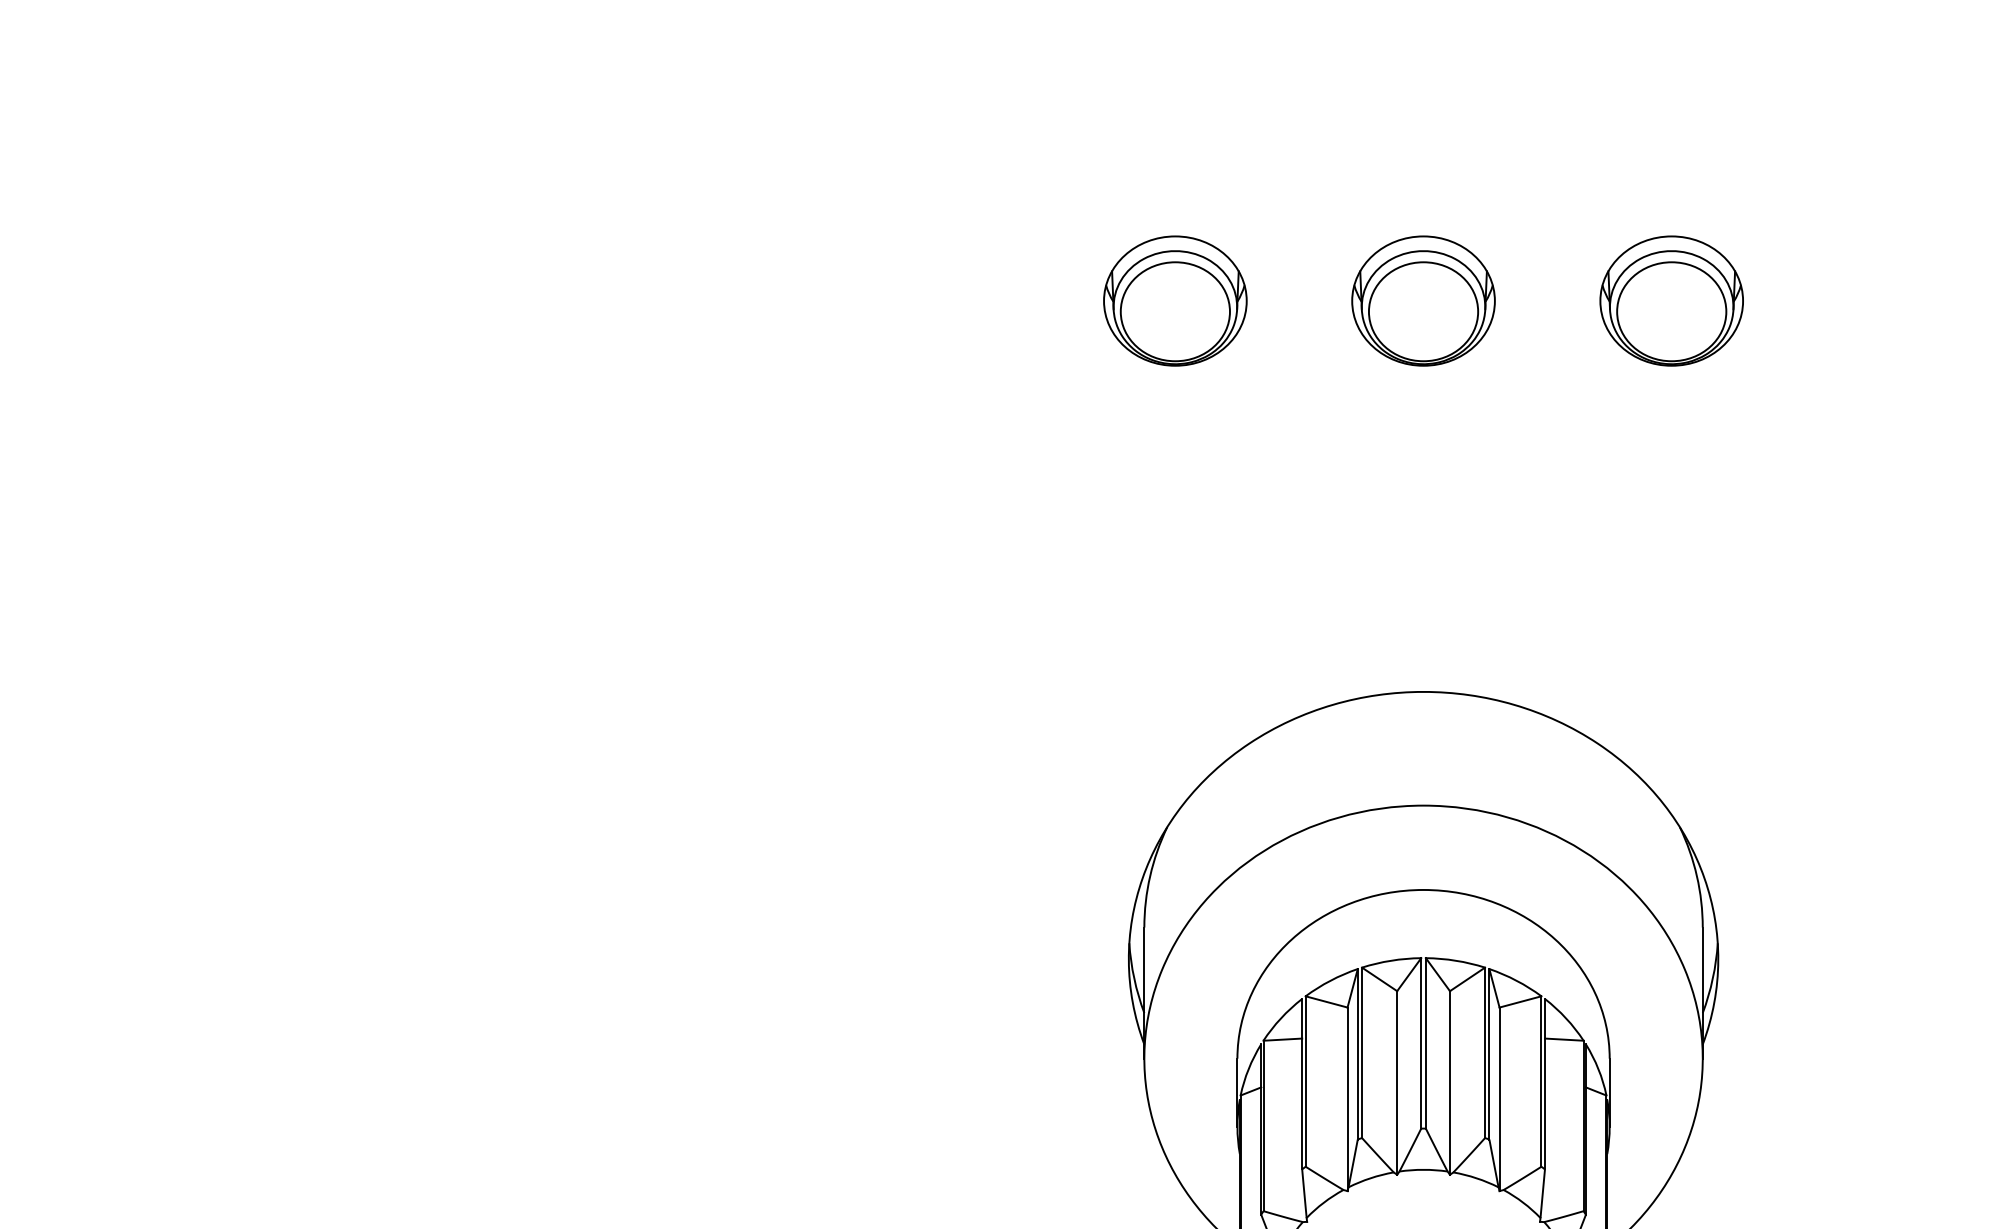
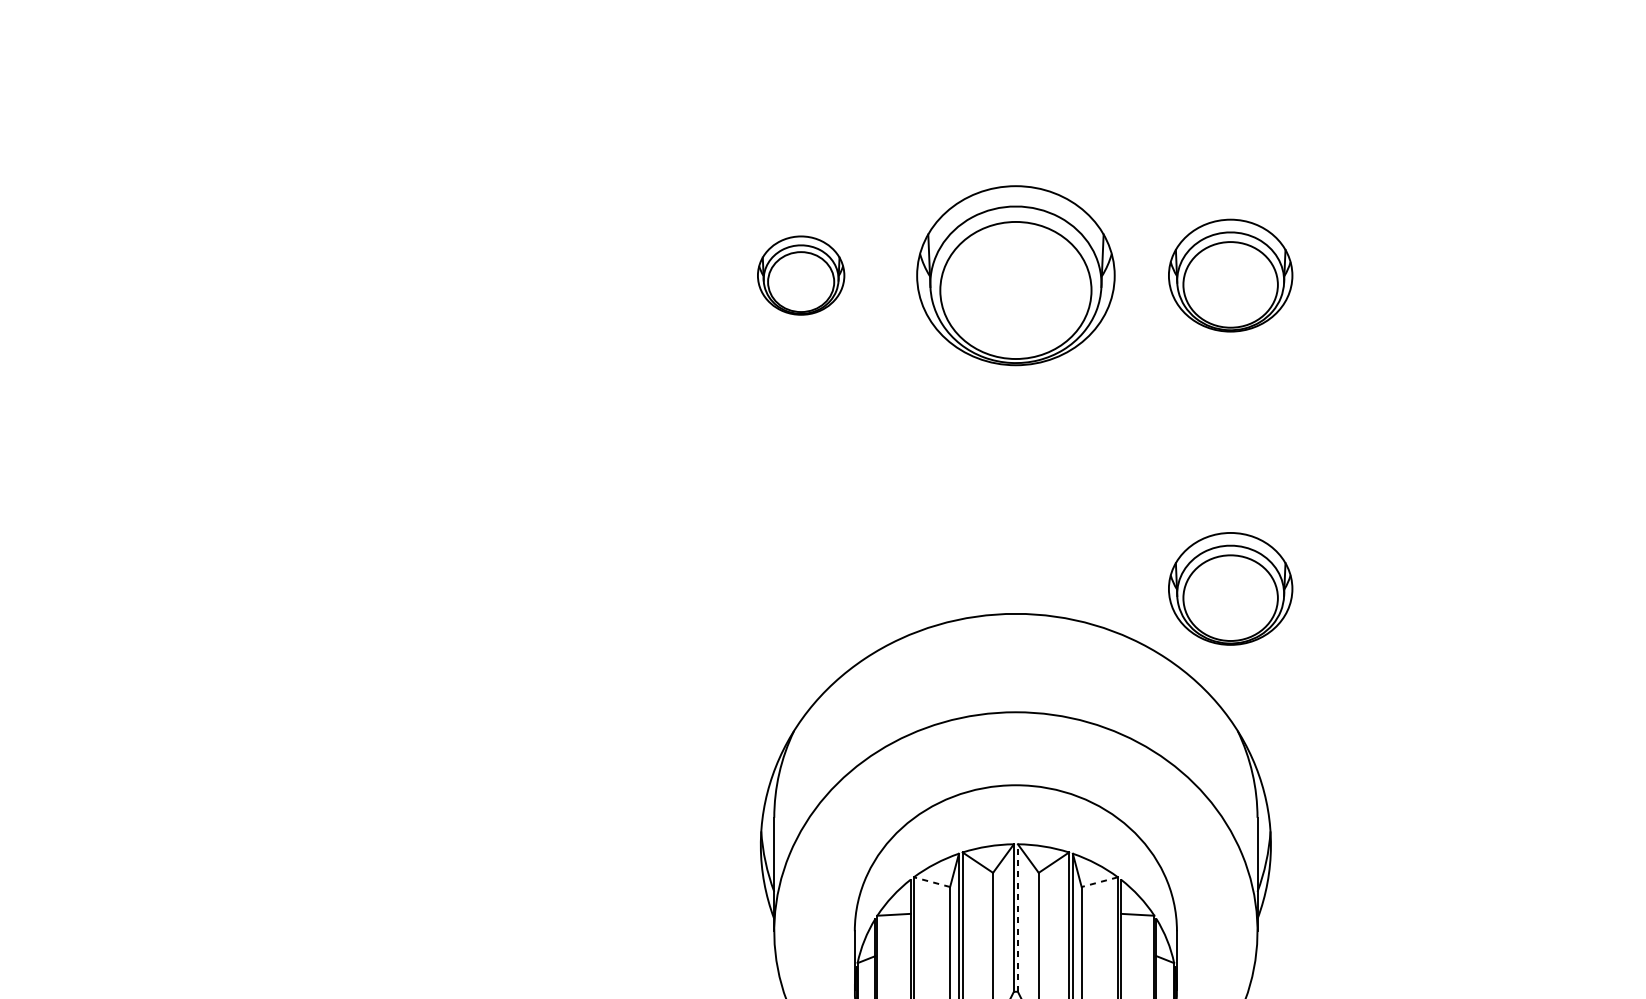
part: (1175, 300) -> (801, 275), size x0.7
part: (1423, 300) -> (1015, 275), size x1.6
part: (1671, 662) -> (1230, 588), added
line: (1326, 1001) -> (931, 881), solid -> dashed
line: (1520, 1001) -> (1099, 881), solid -> dashed
line: (1425, 1042) -> (1017, 917), solid -> dashed

